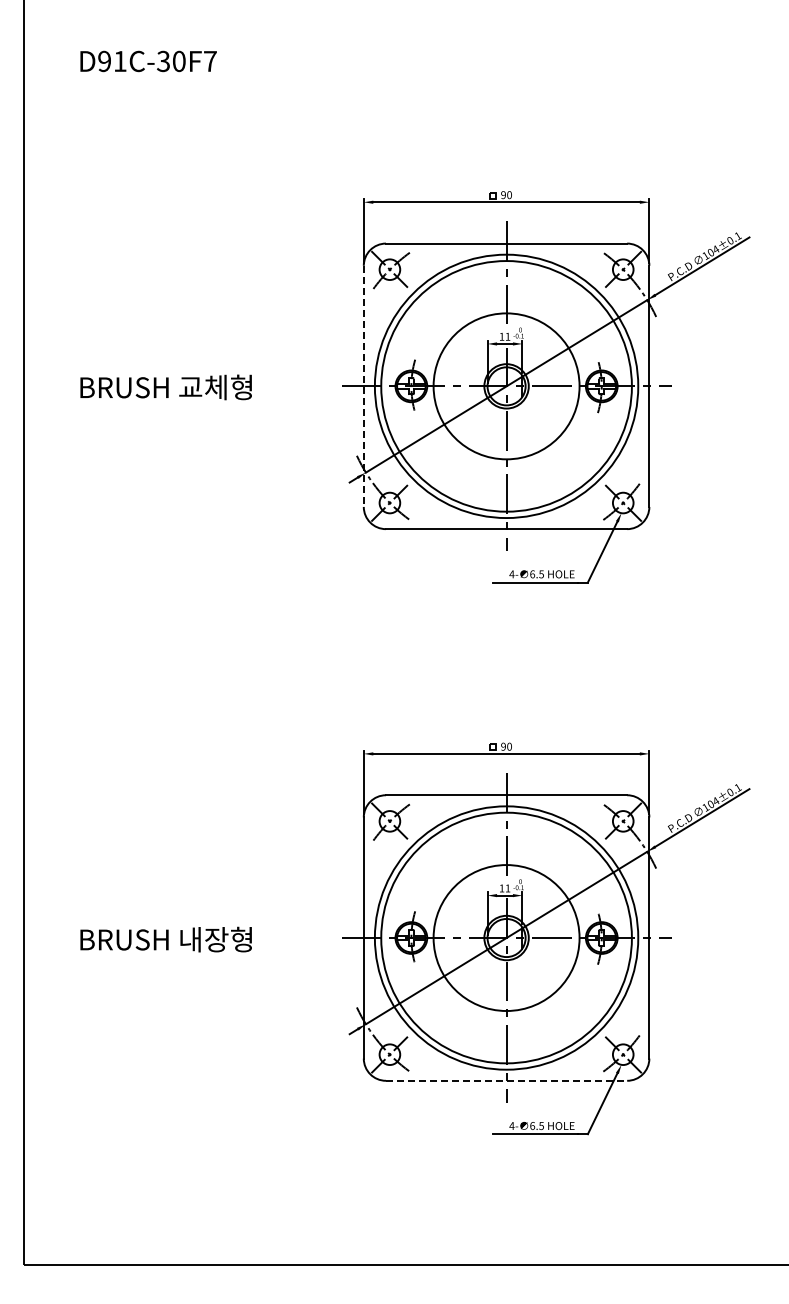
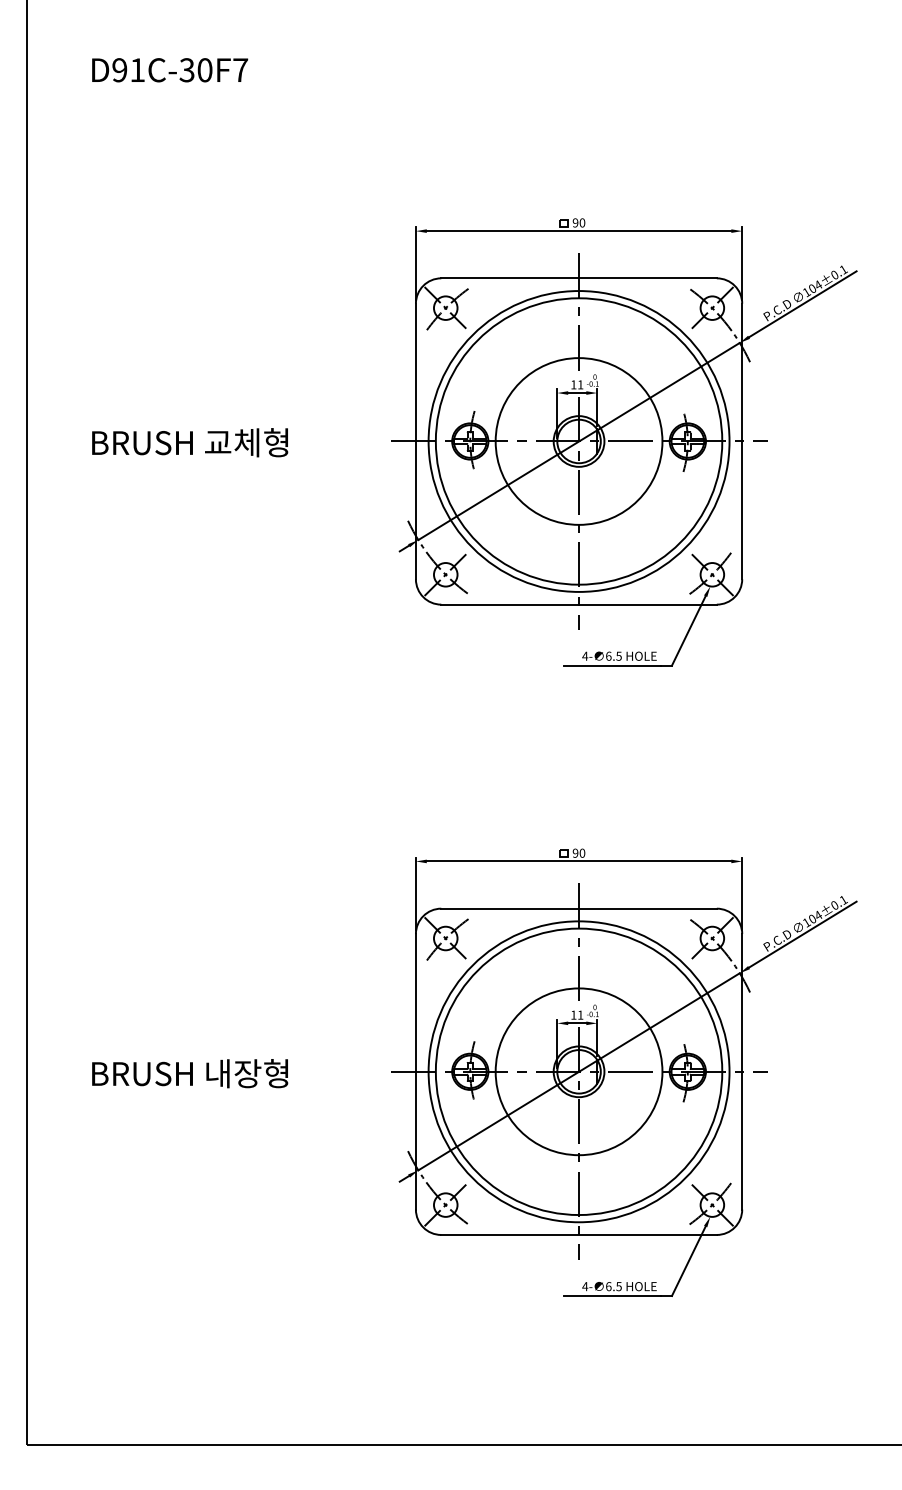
line: (363, 386) -> (415, 441), dashed -> solid
line: (506, 1080) -> (578, 1234), dashed -> solid

